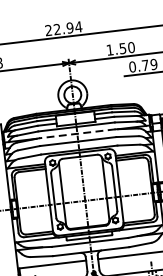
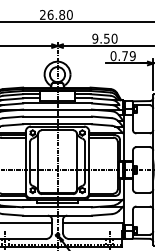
text: (67, 27) -> (59, 14), 22.94 -> 26.80
text: (110, 49) -> (95, 38), 1.50 -> 9.50
line: (77, 133) -> (57, 109), dashed -> solid

